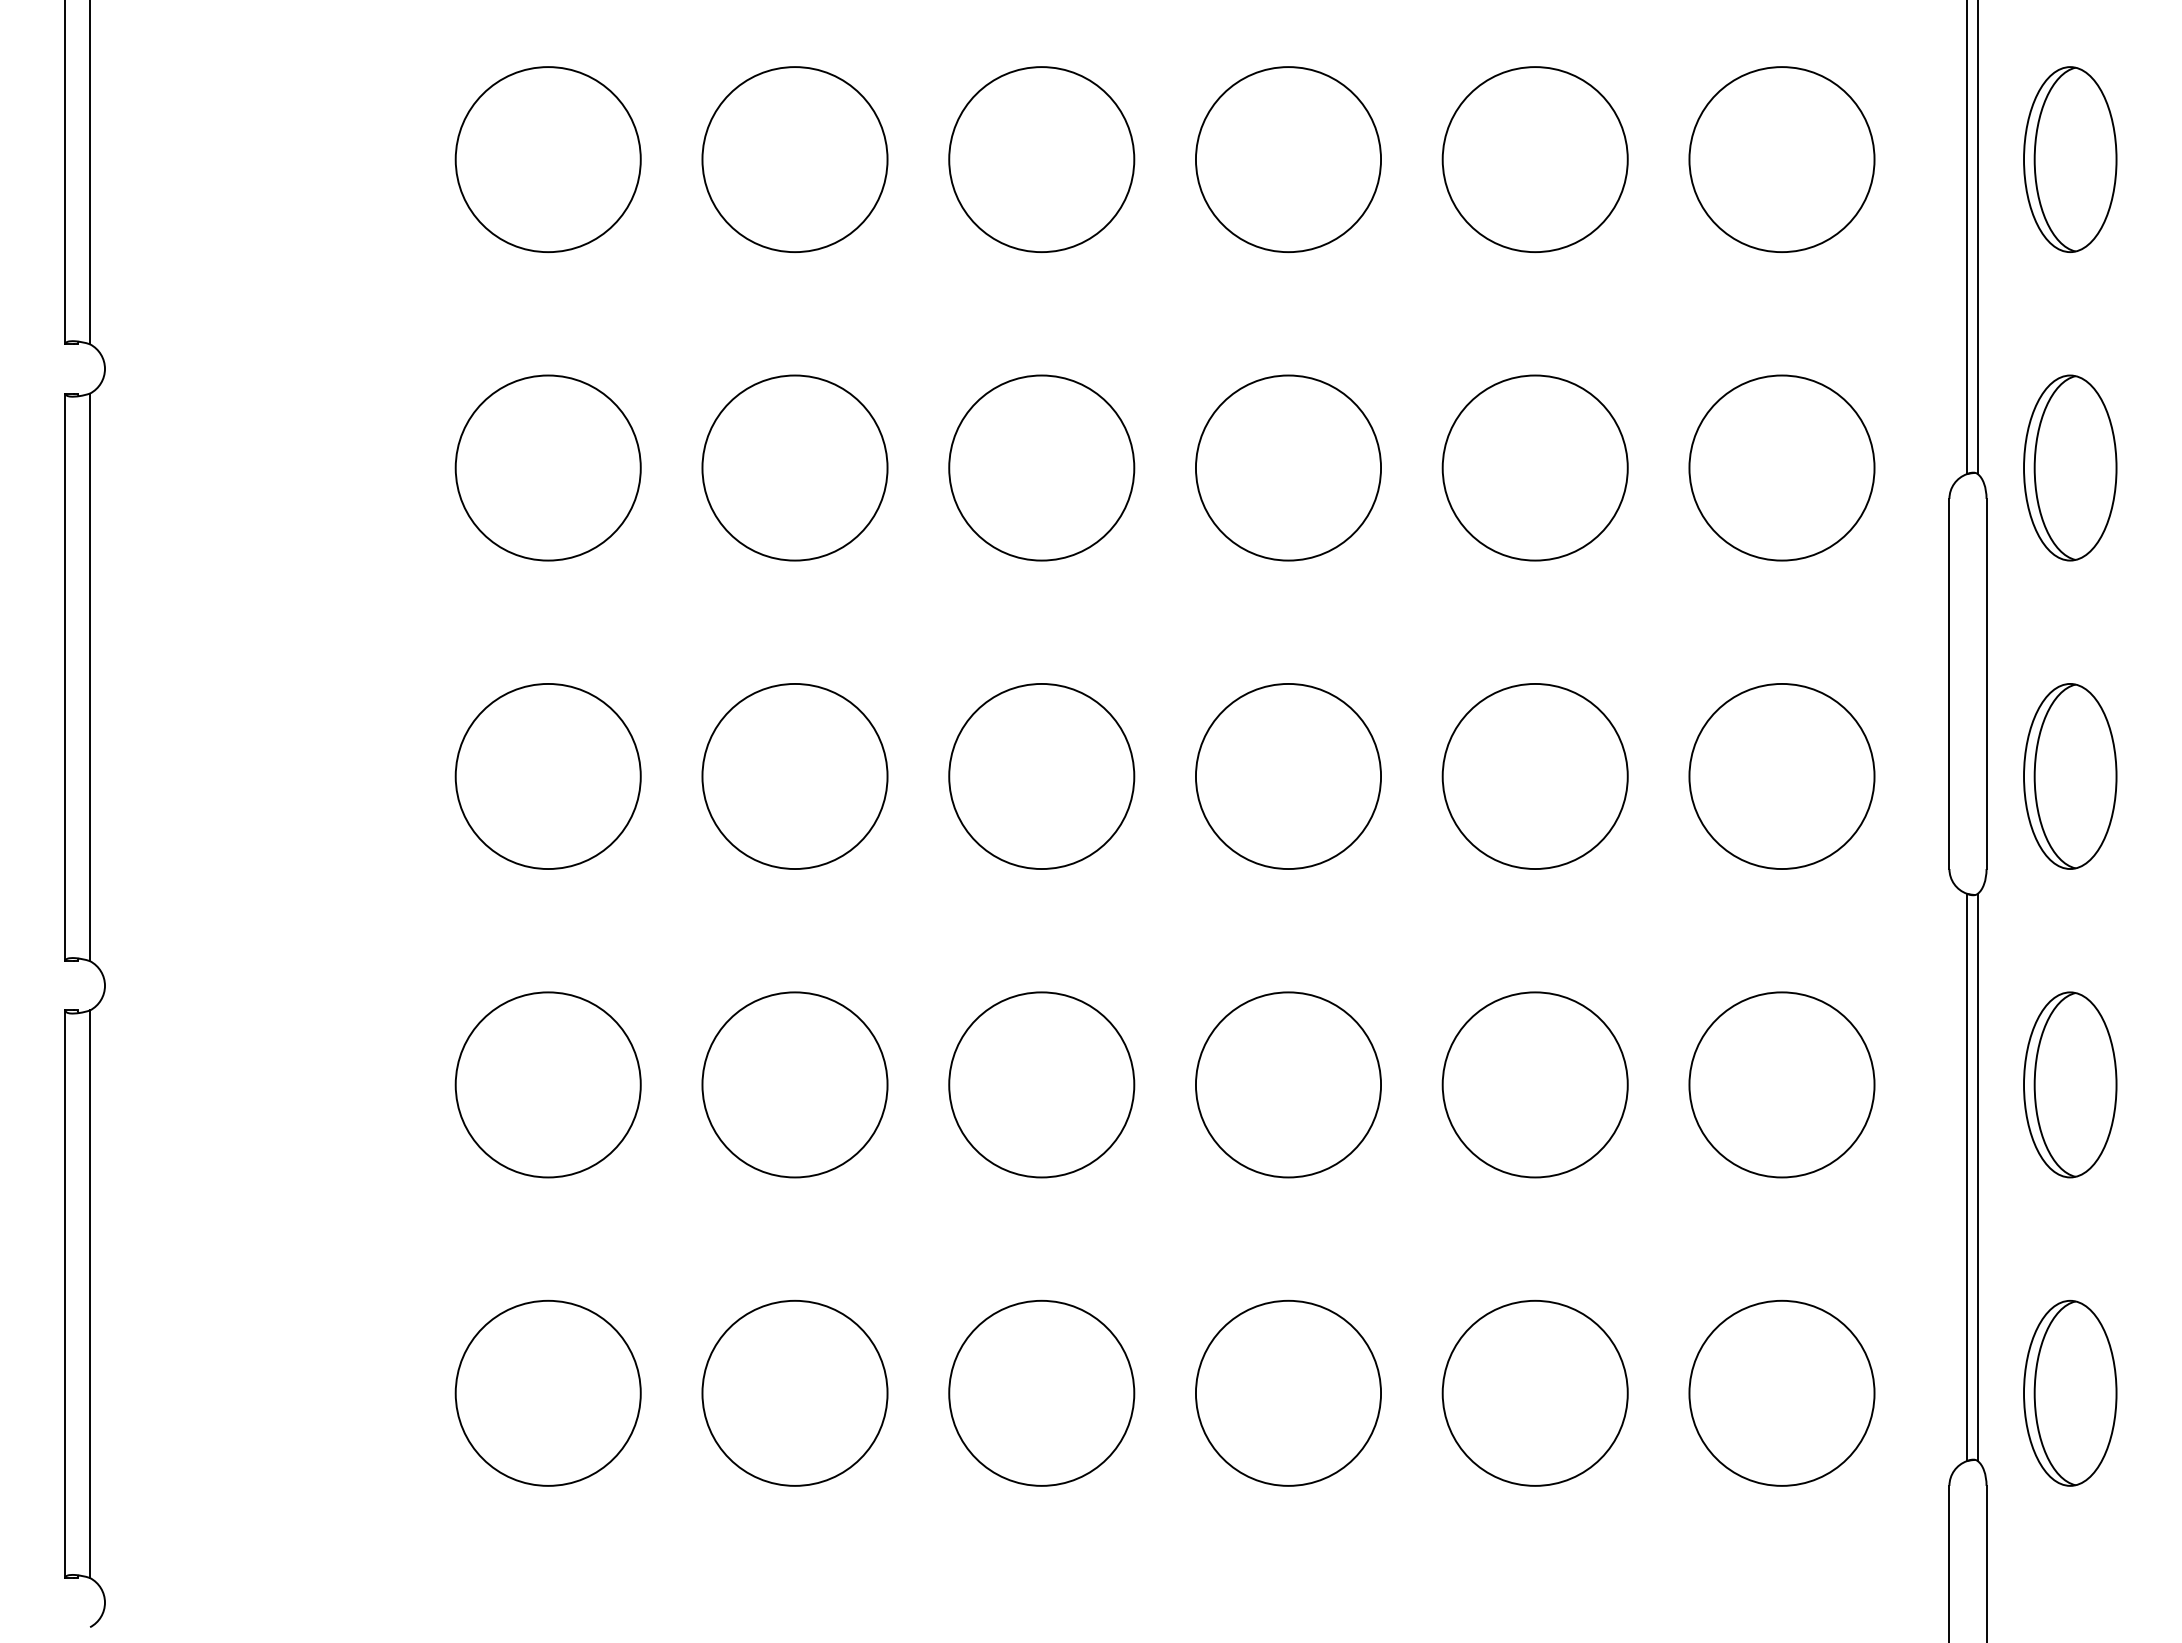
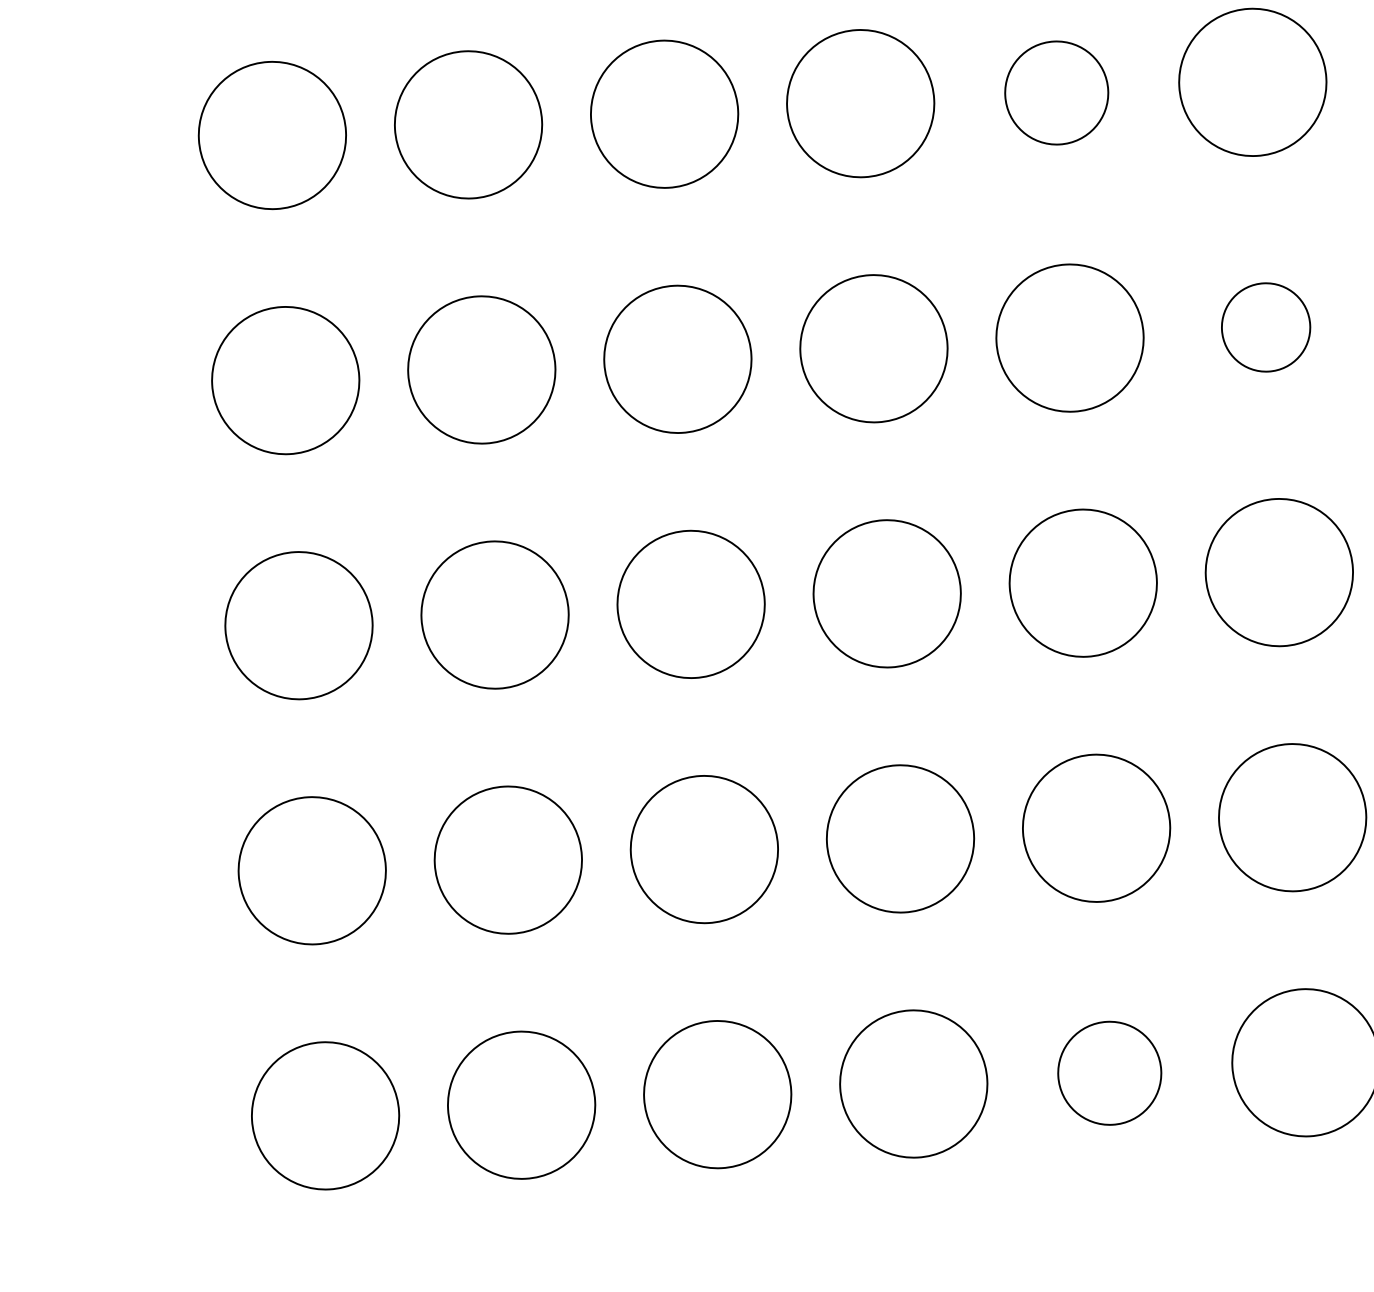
circle: (1534, 159) -> (1056, 92), size x0.7
circle: (1781, 467) -> (1265, 327), size x0.6
circle: (1534, 1392) -> (1109, 1072), size x0.7

